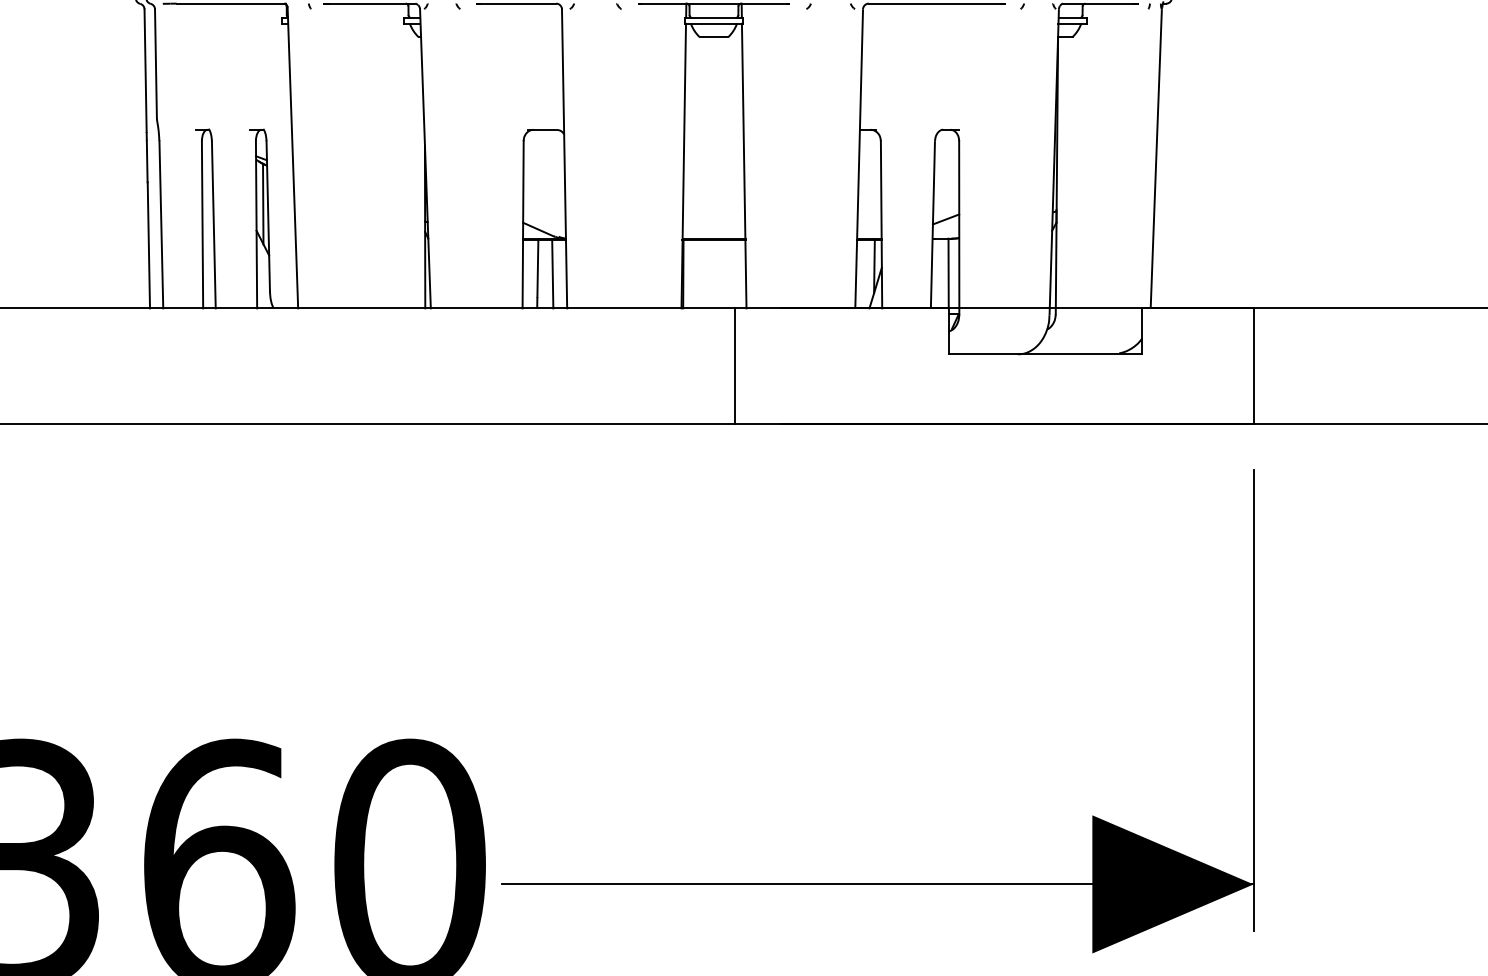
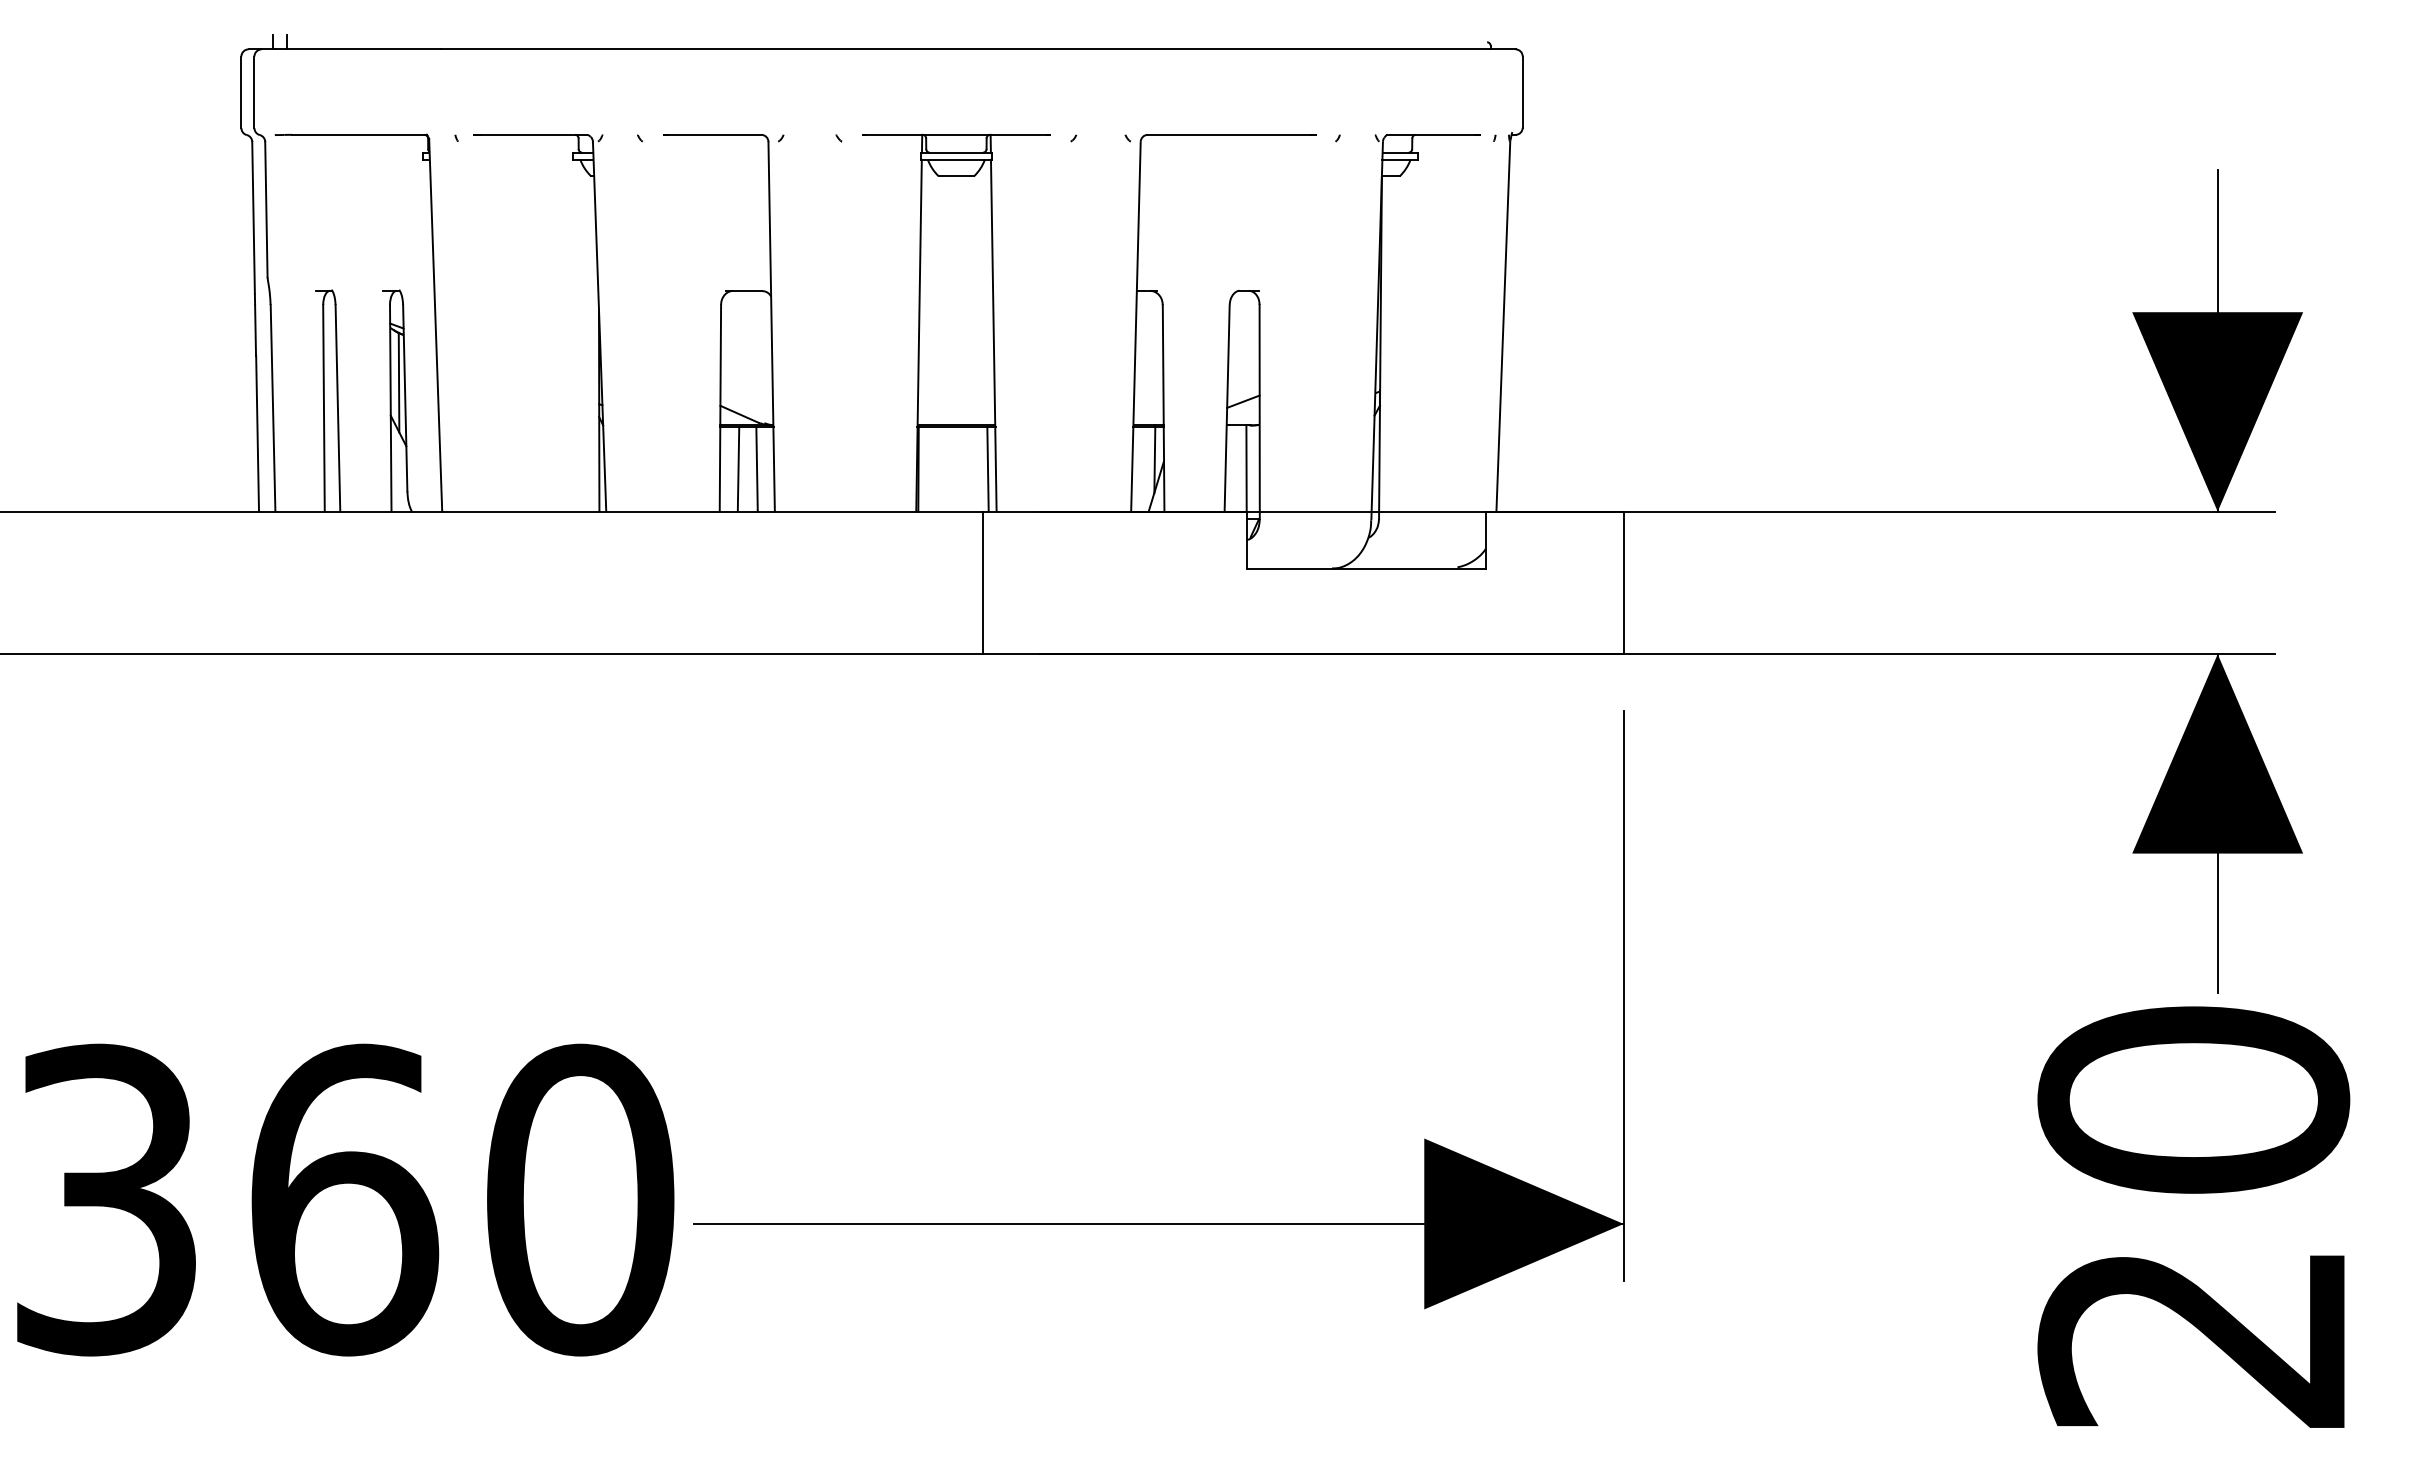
line: (739, 273) -> (987, 468), added

